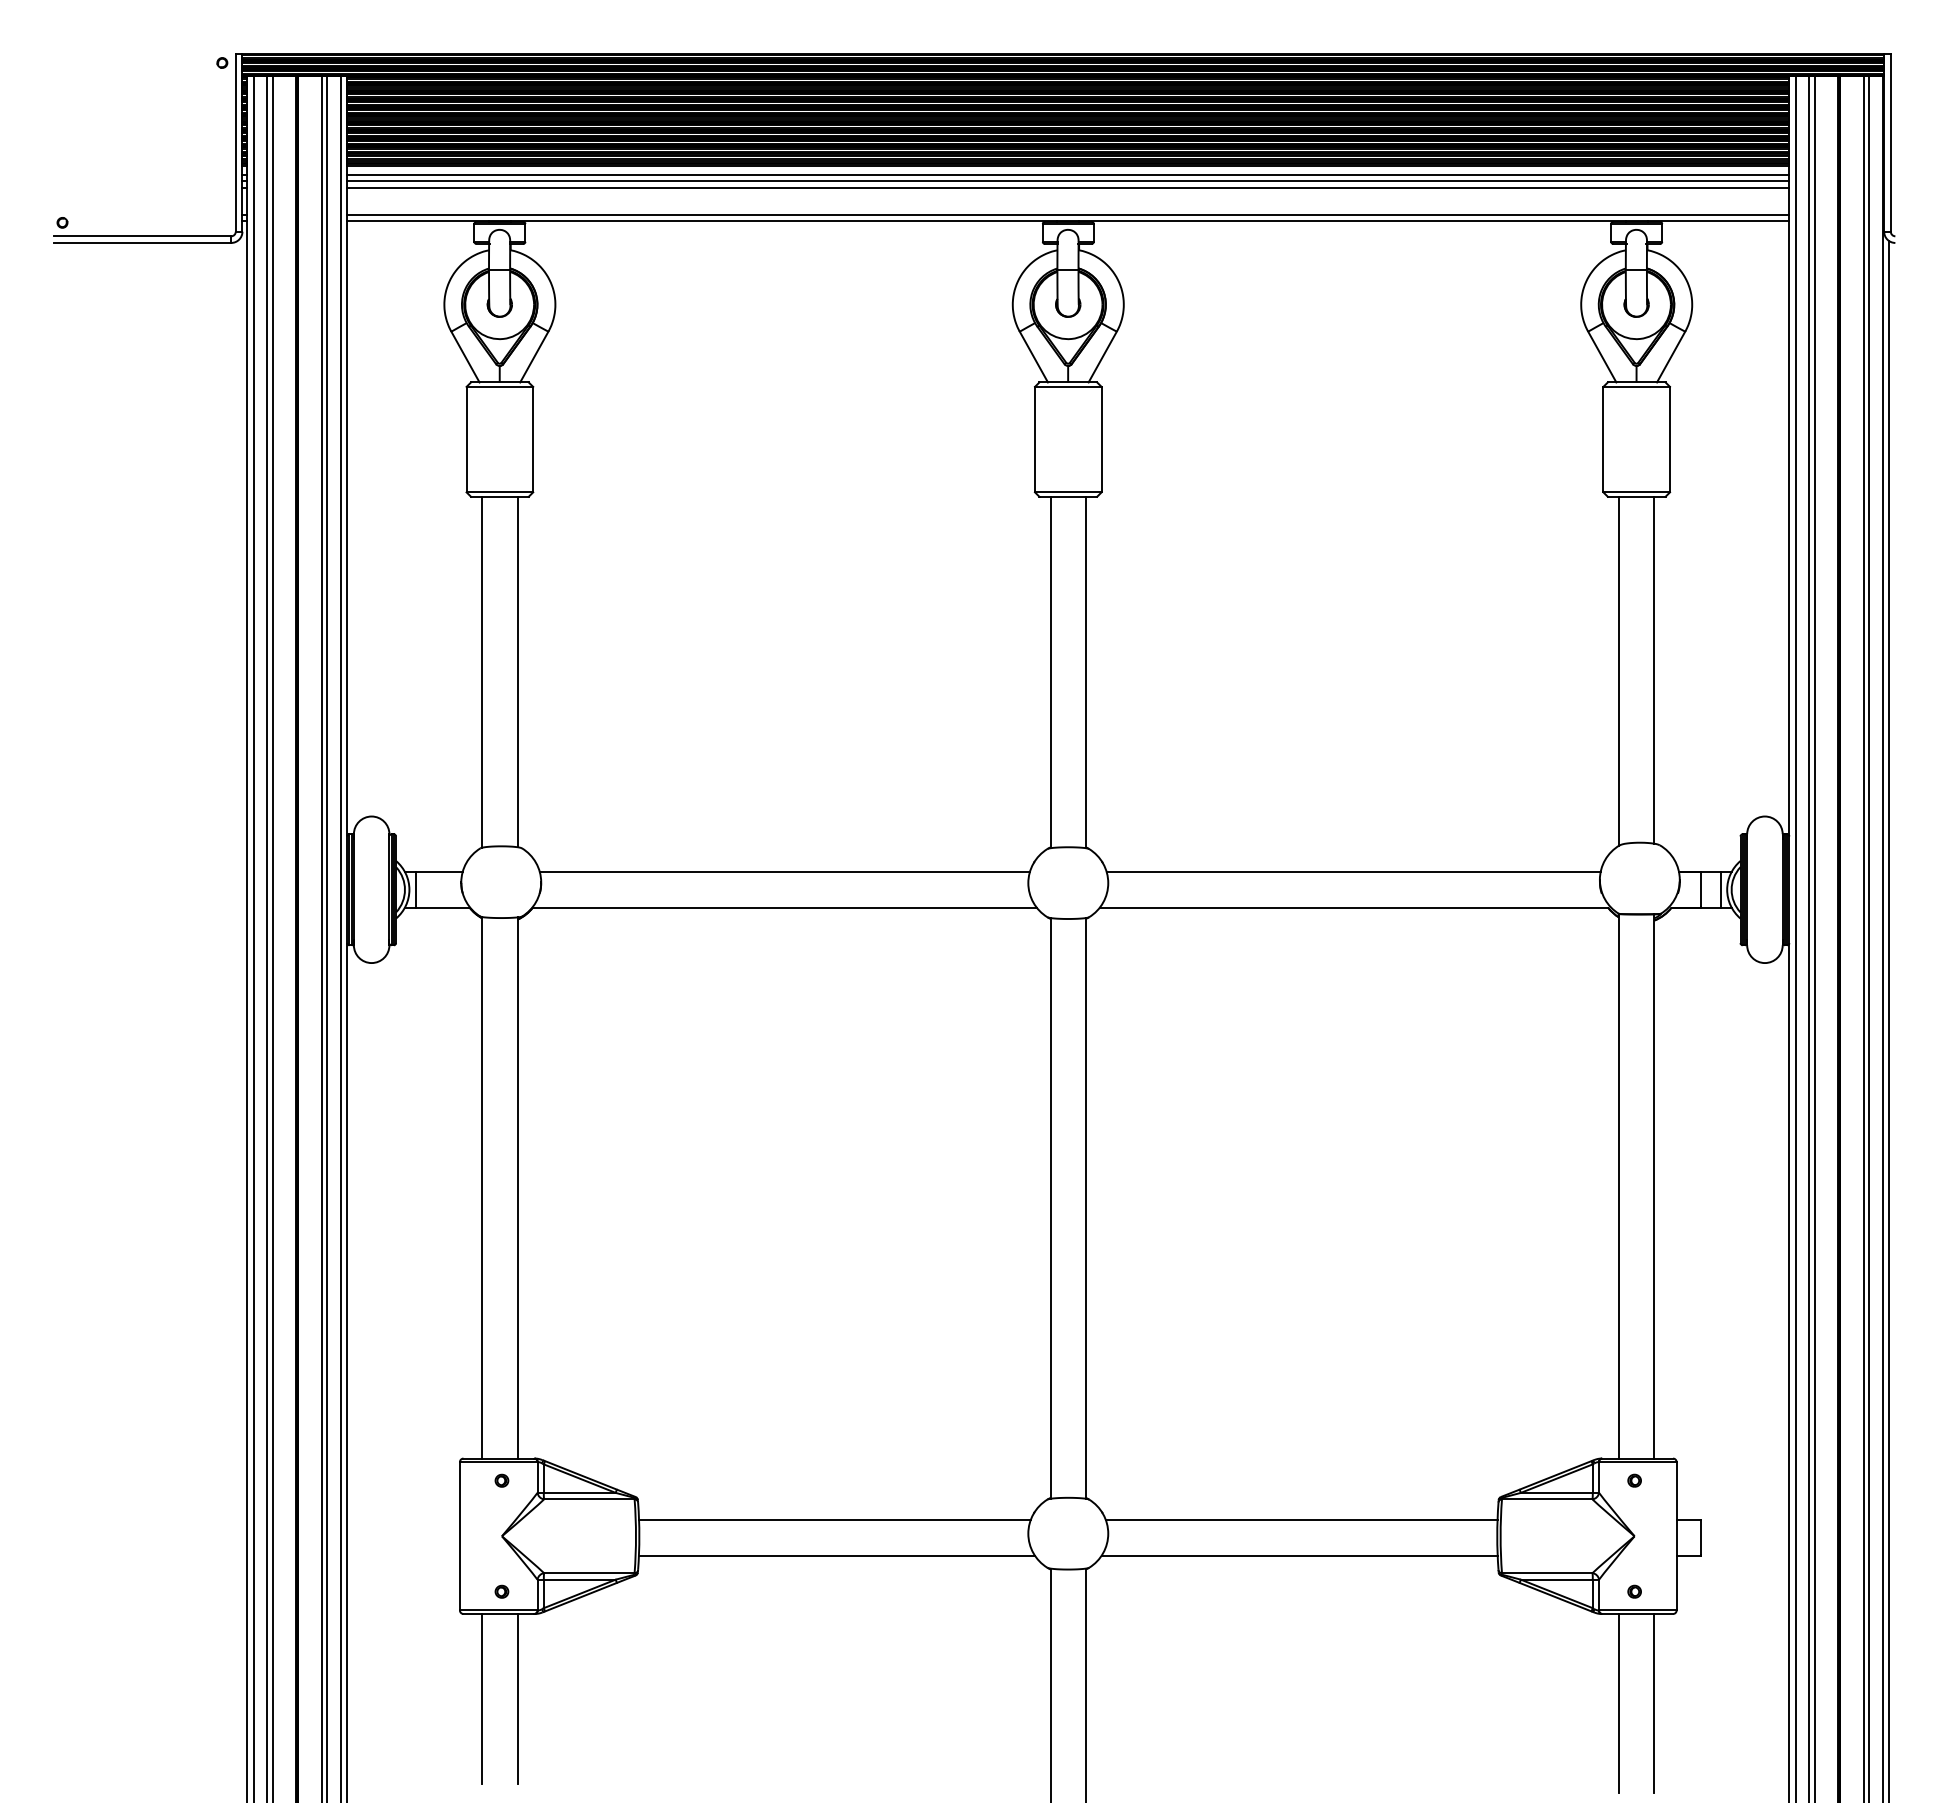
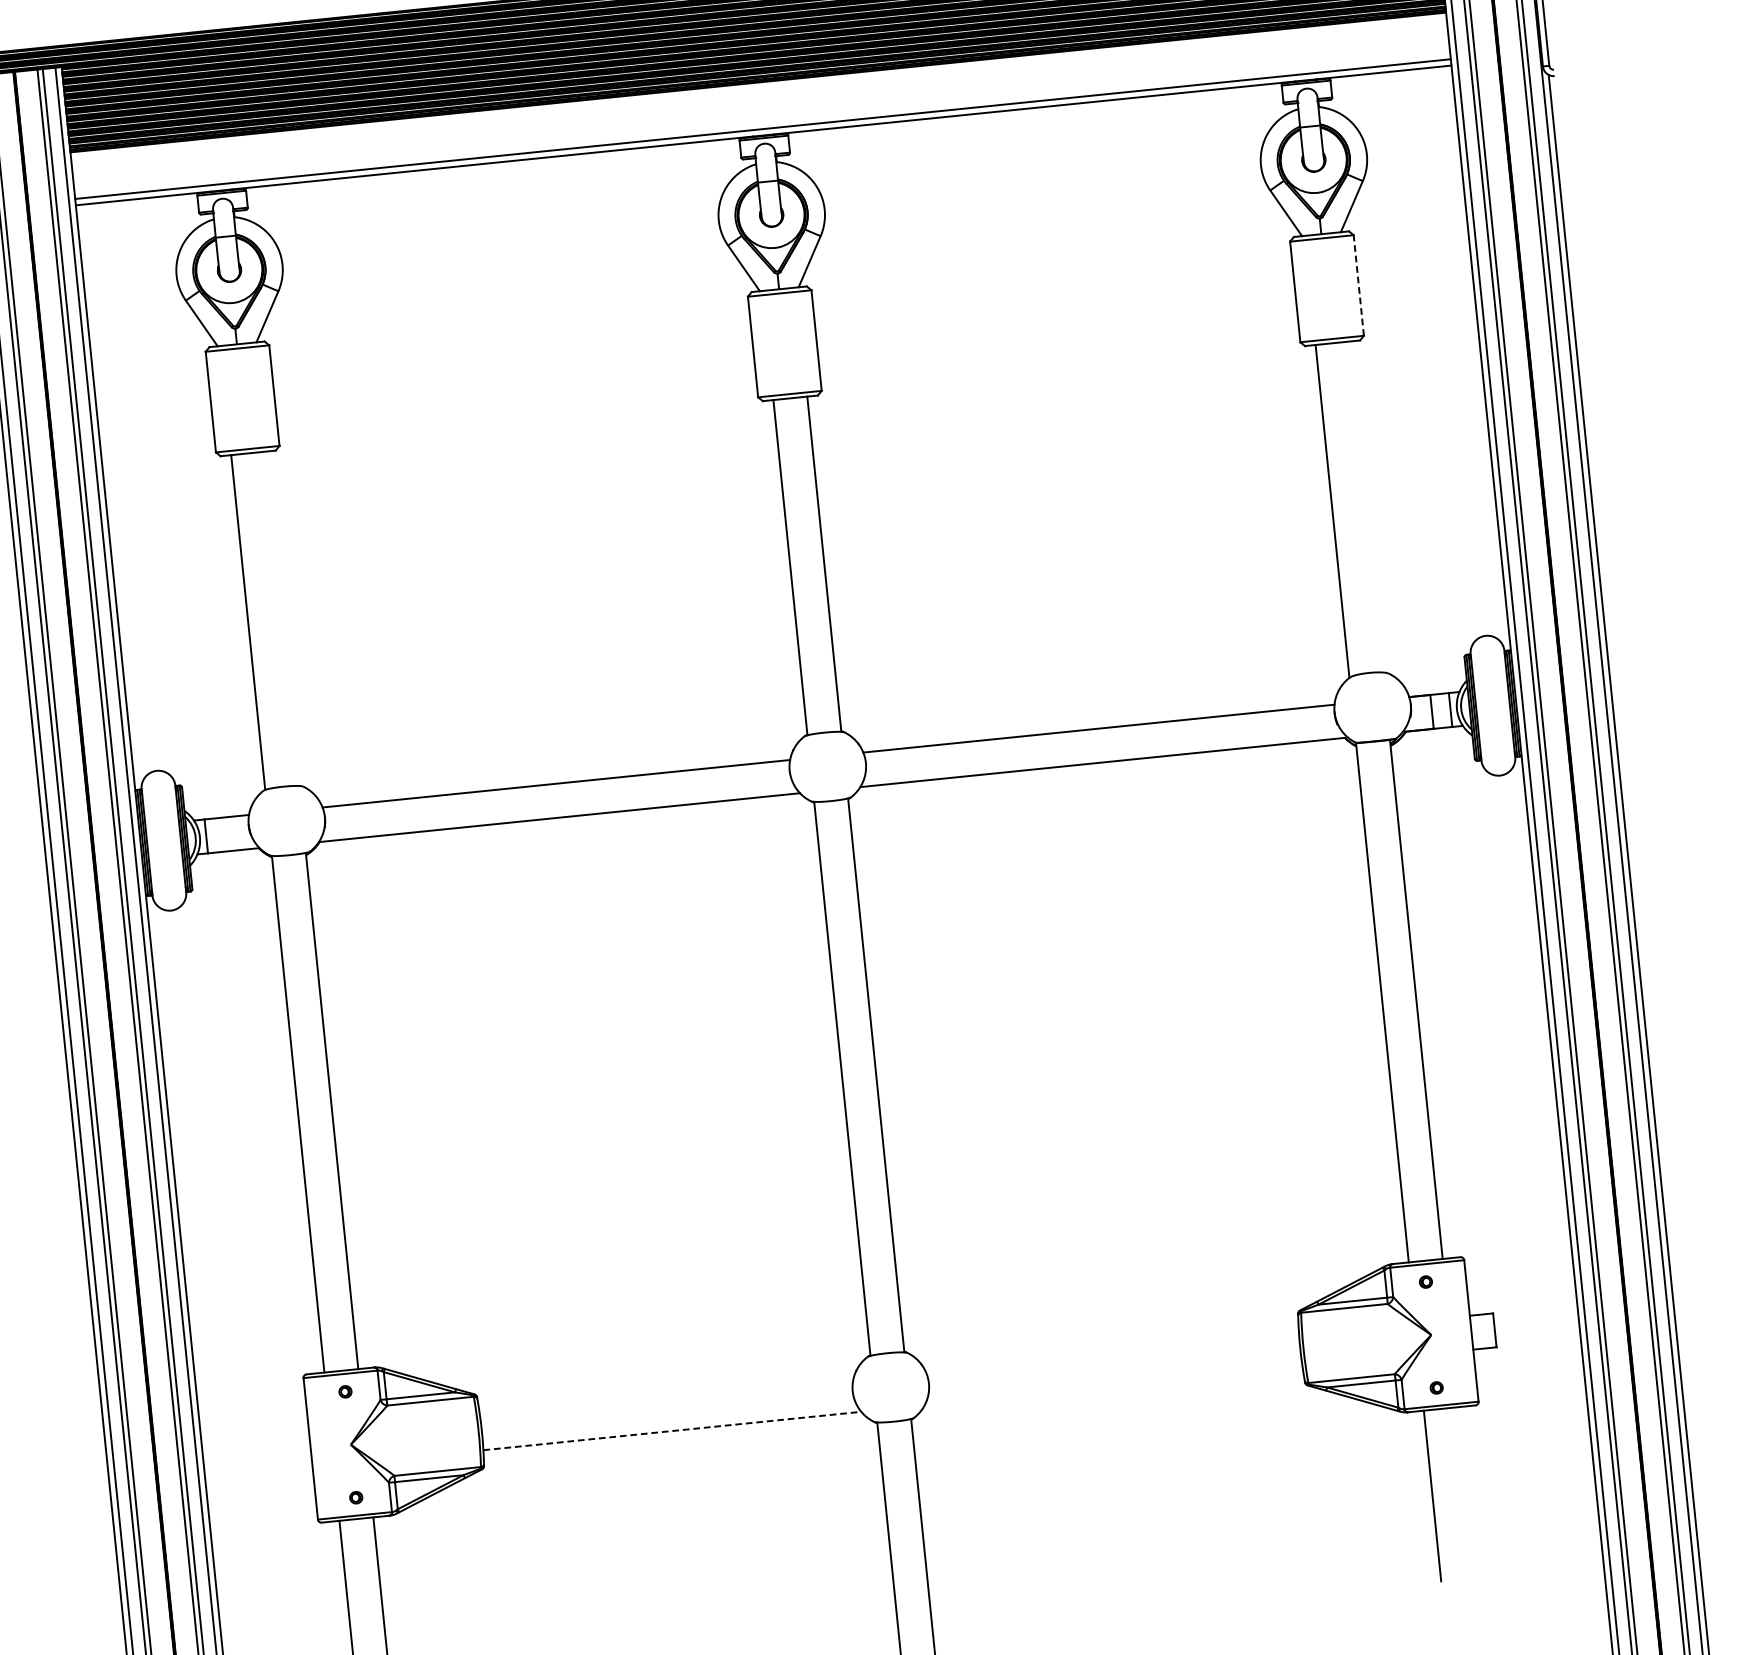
line: (1068, 174) -> (759, 90), removed
line: (1068, 181) -> (760, 97), removed
line: (1068, 187) -> (760, 103), removed
line: (1670, 439) -> (1359, 285), solid -> dashed
line: (1654, 669) -> (1366, 506), removed
line: (517, 671) -> (281, 618), removed
line: (834, 1520) -> (666, 1397), removed
line: (1301, 1520) -> (1112, 1352), removed
line: (837, 1555) -> (672, 1430), solid -> dashed
line: (1299, 1555) -> (1113, 1385), removed
line: (1654, 1703) -> (1466, 1492), removed

